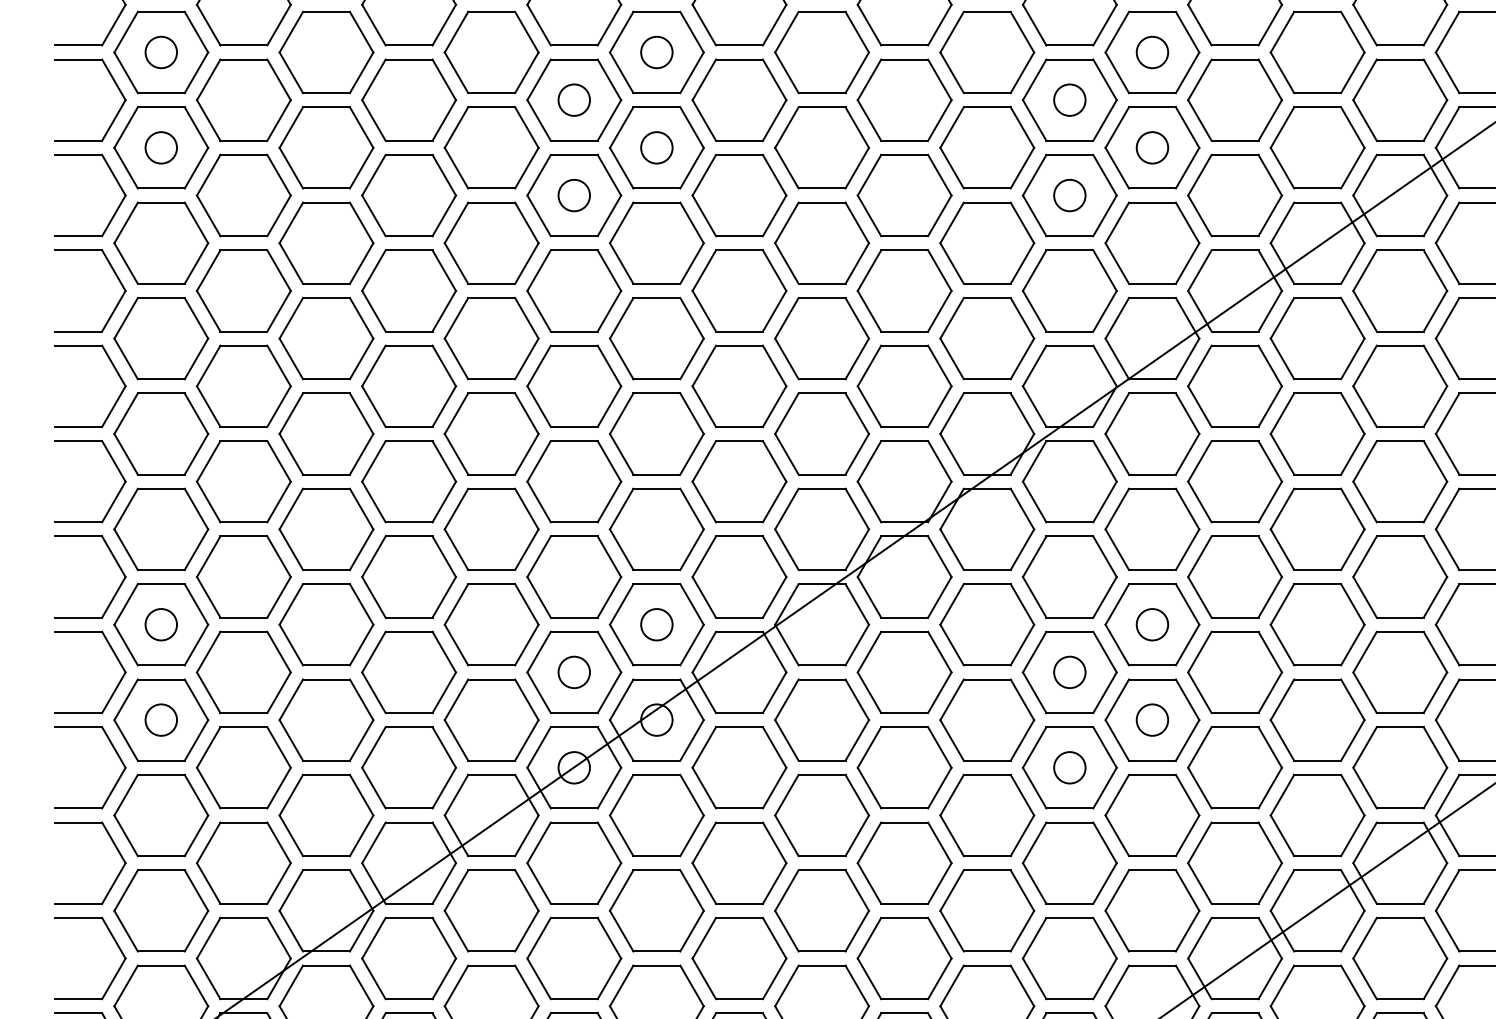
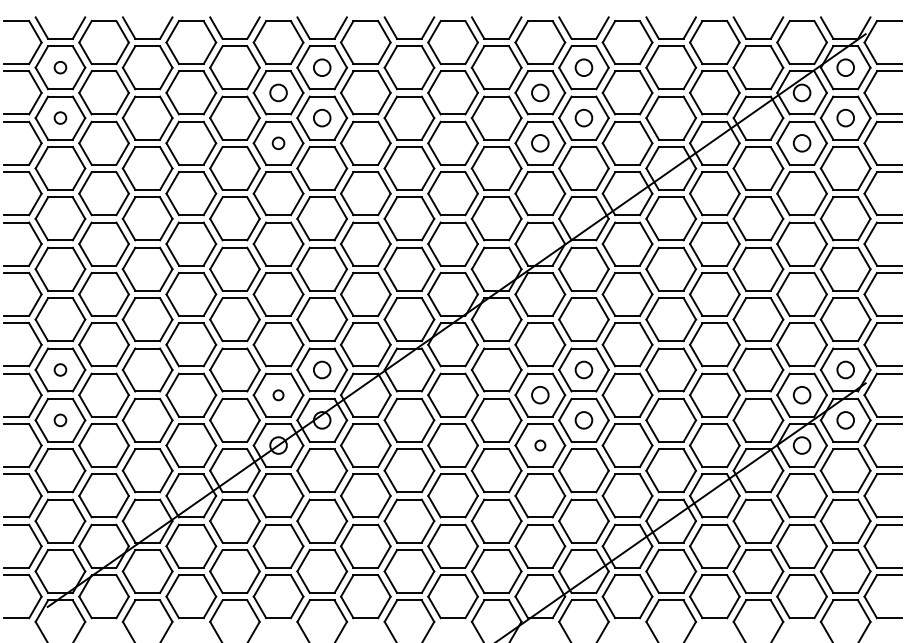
circle: (161, 52) -> (60, 67), size x0.7
circle: (161, 146) -> (60, 117), size x0.7
circle: (574, 195) -> (278, 143), size x0.7
circle: (161, 623) -> (60, 369), size x0.7
circle: (574, 673) -> (278, 395), size x0.6
circle: (161, 720) -> (60, 420), size x0.7
circle: (1070, 767) -> (540, 445), size x0.6

